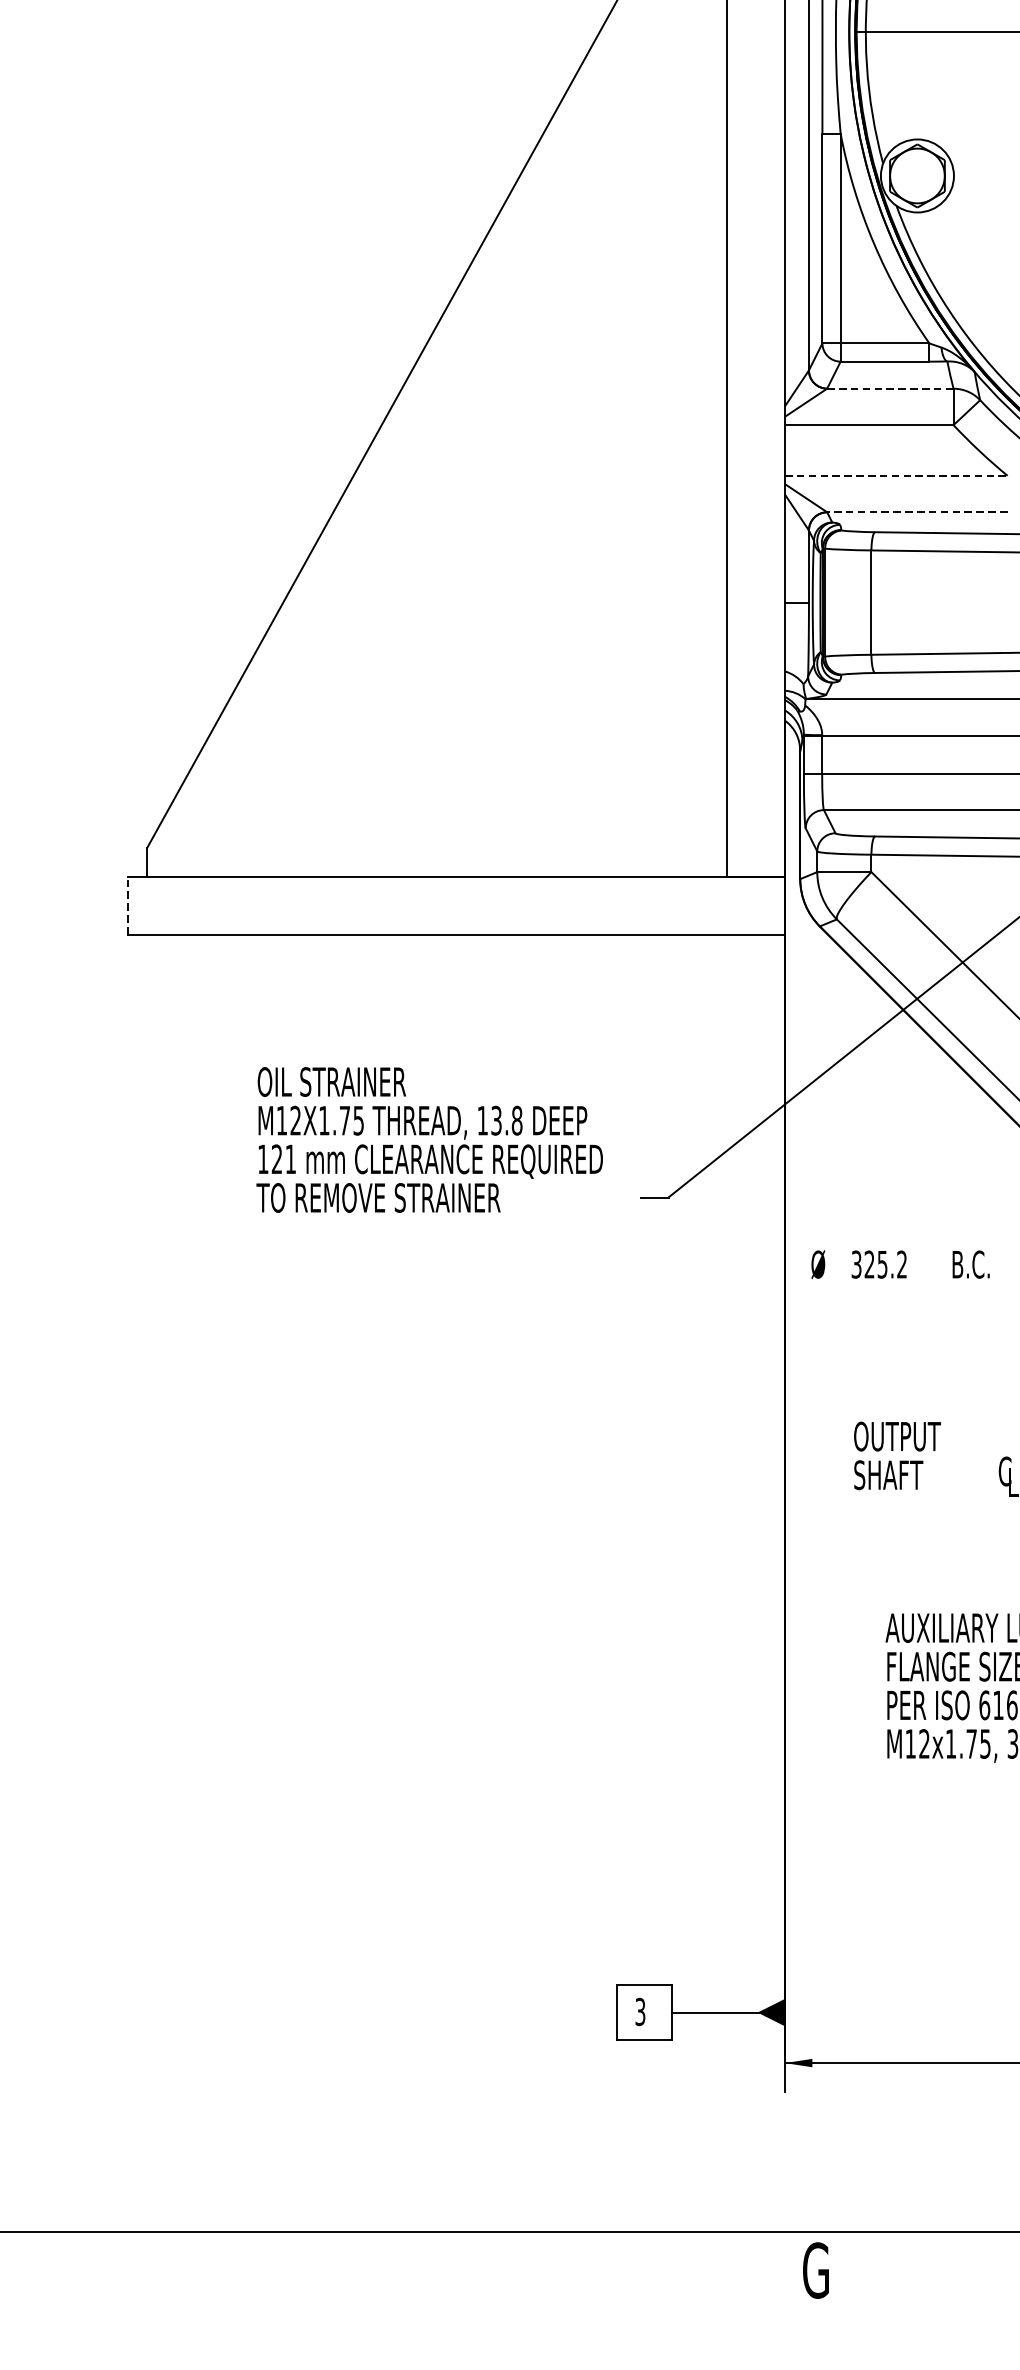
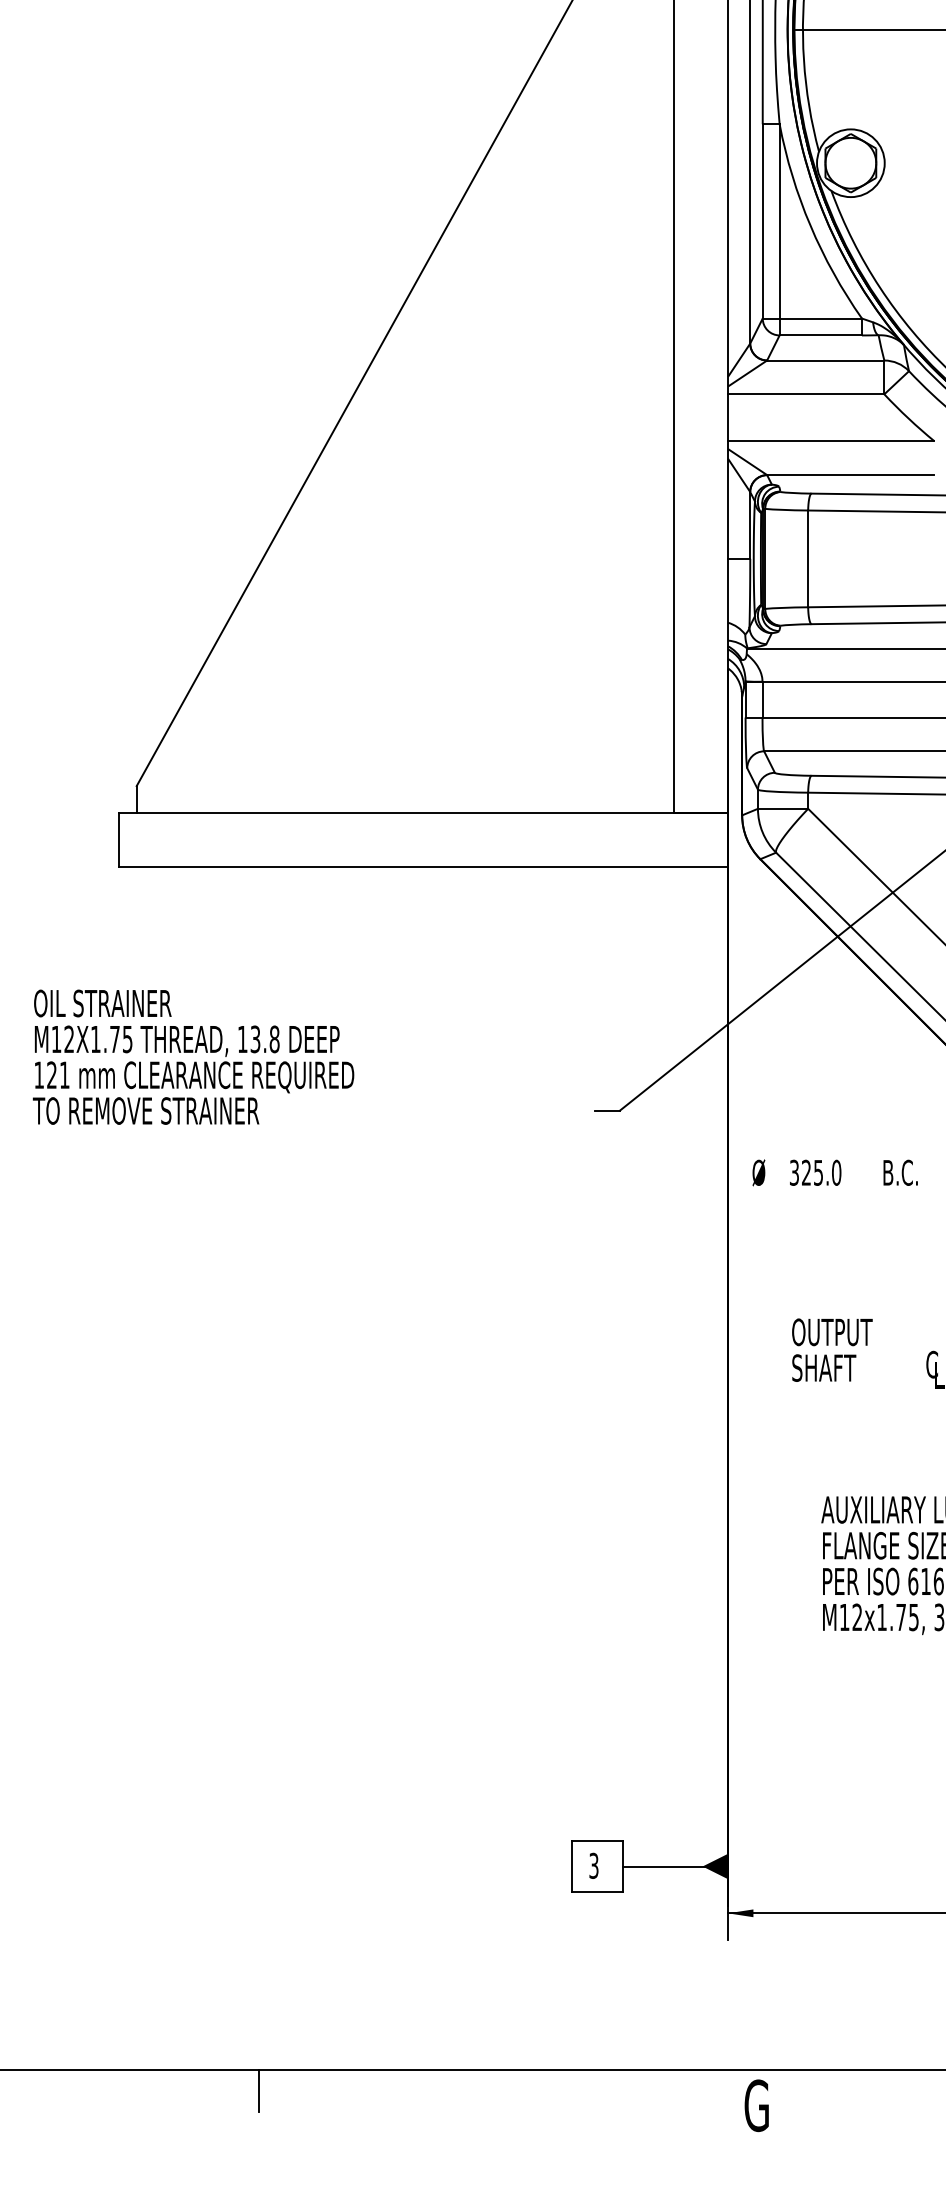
line: (890, 388) -> (825, 360), dashed -> solid
line: (896, 476) -> (831, 441), dashed -> solid
line: (917, 512) -> (850, 475), dashed -> solid
line: (127, 905) -> (118, 839), dashed -> solid
text: (429, 1139) -> (193, 1056), moved
text: (901, 1264) -> (836, 1172), 325.2 -> 325.0
line: (279, 2254) -> (259, 2090), added

